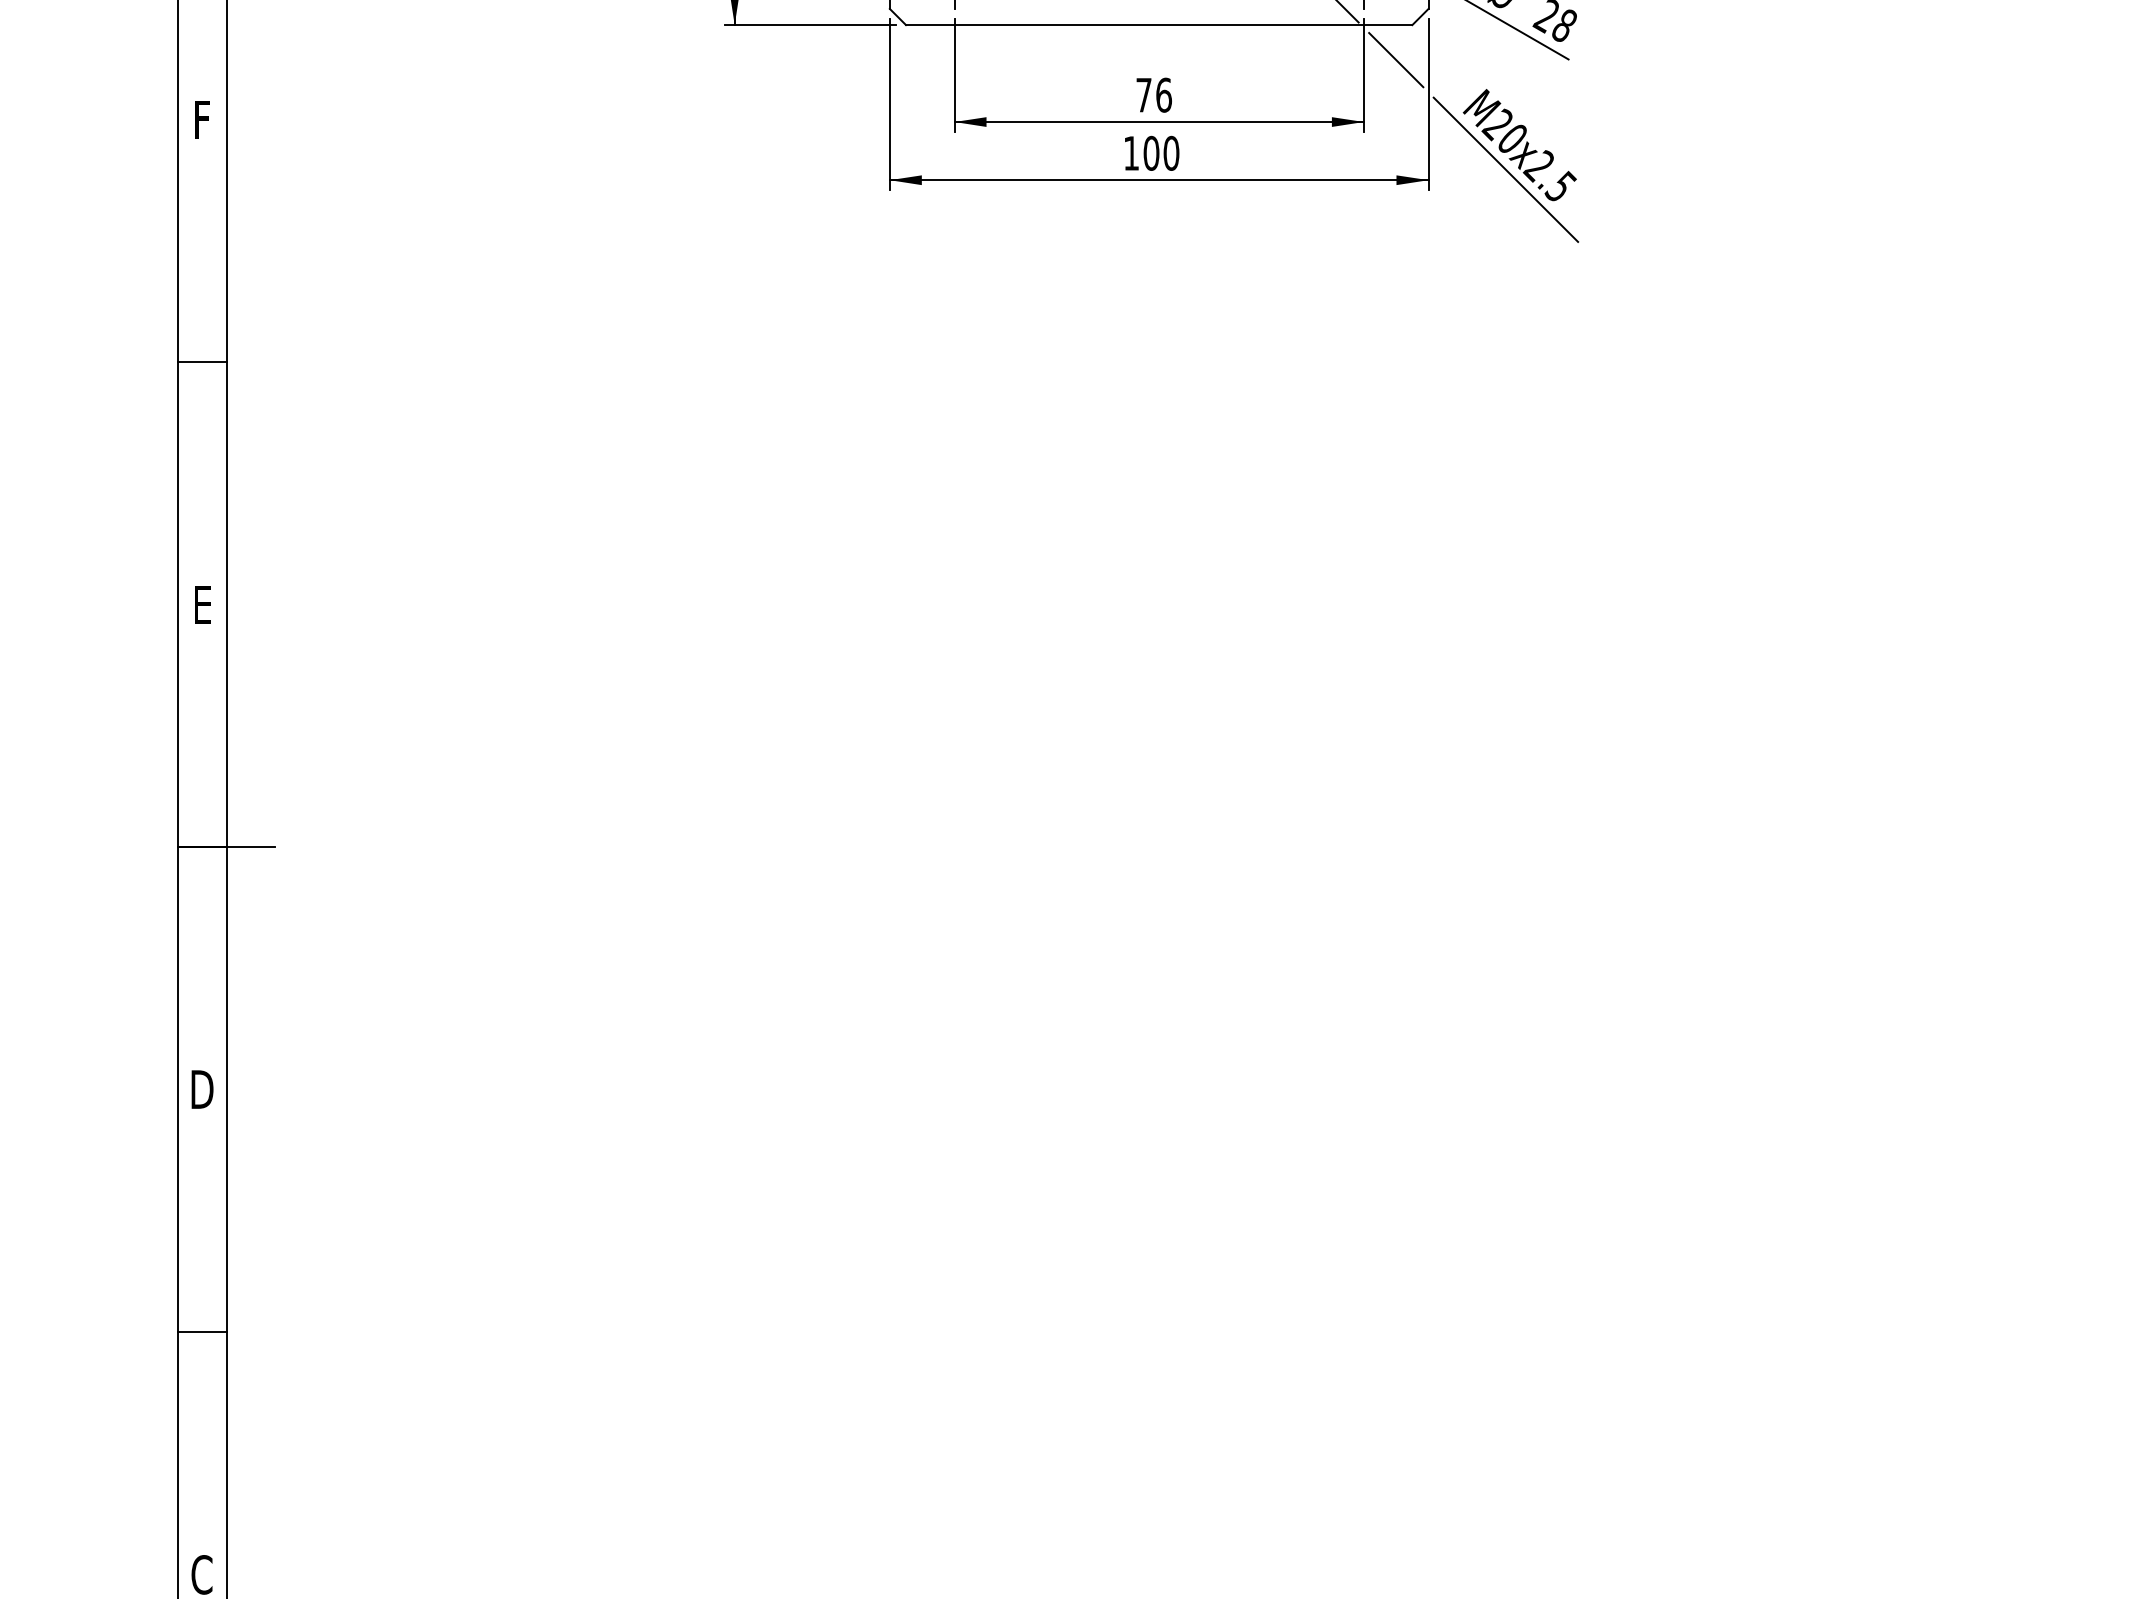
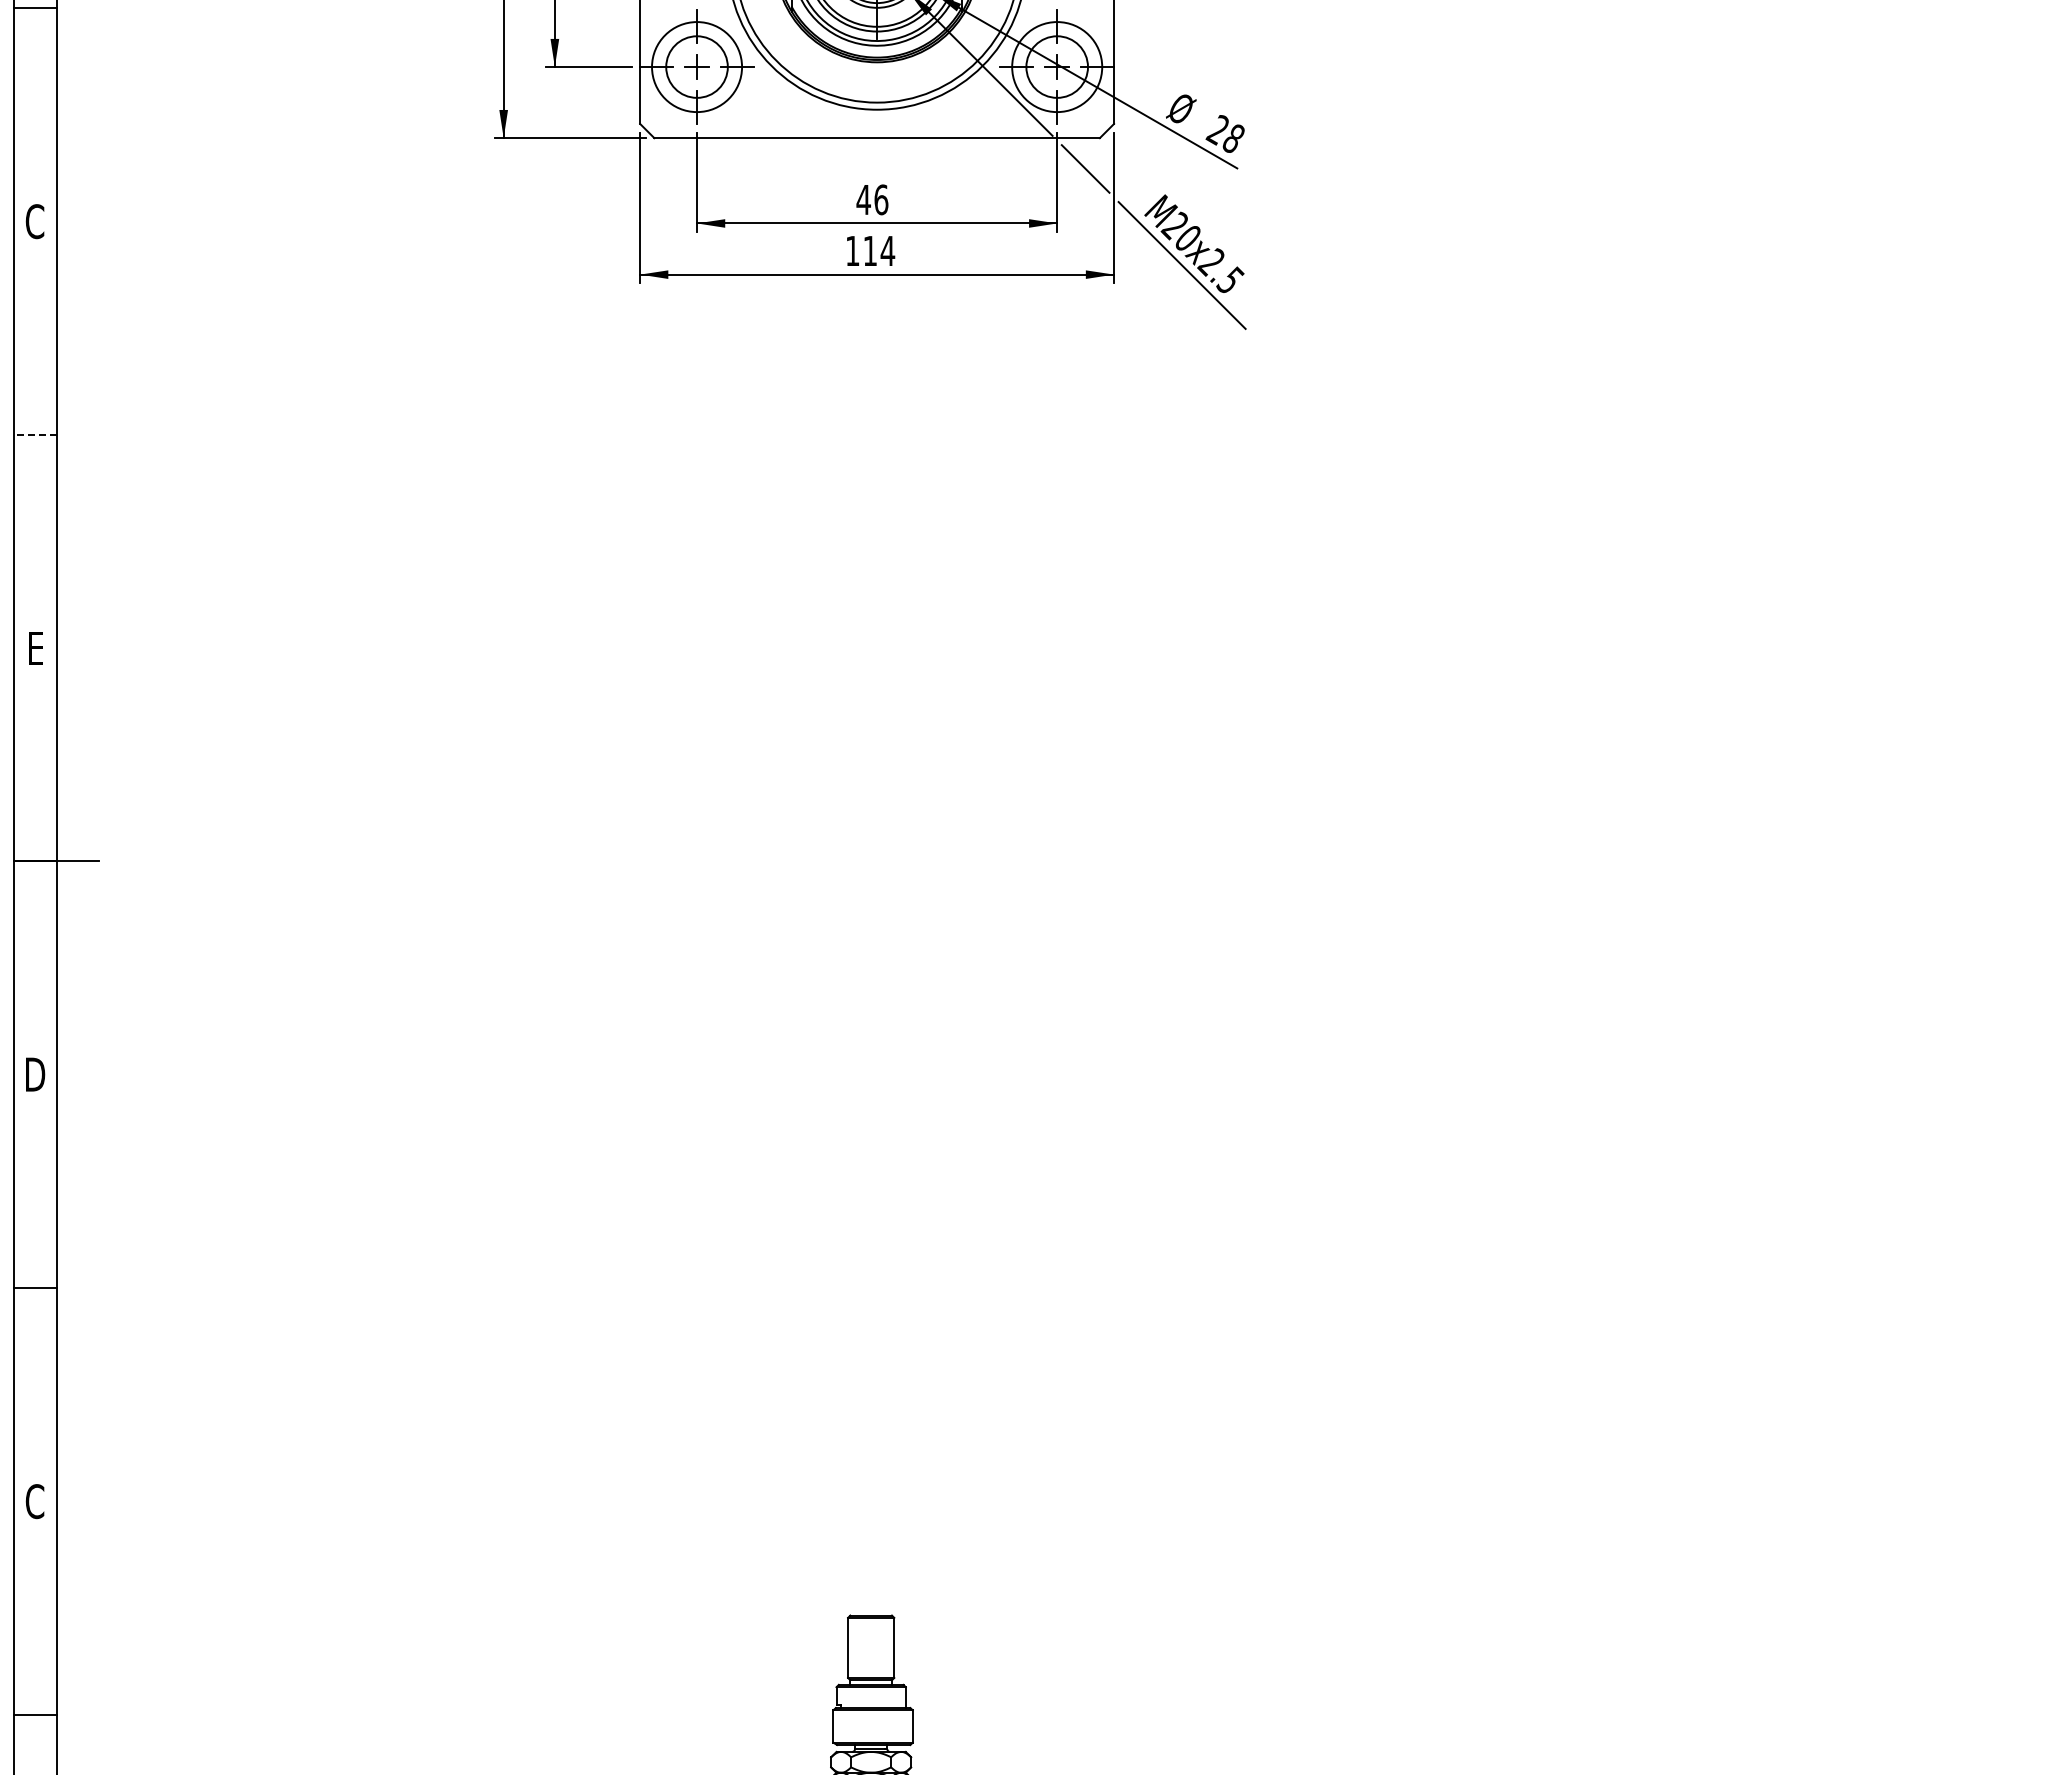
text: (1143, 94) -> (863, 199), 76 -> 46
text: (201, 119) -> (34, 221), F -> C
text: (1161, 152) -> (879, 250), 100 -> 114
line: (201, 361) -> (34, 434), solid -> dashed

